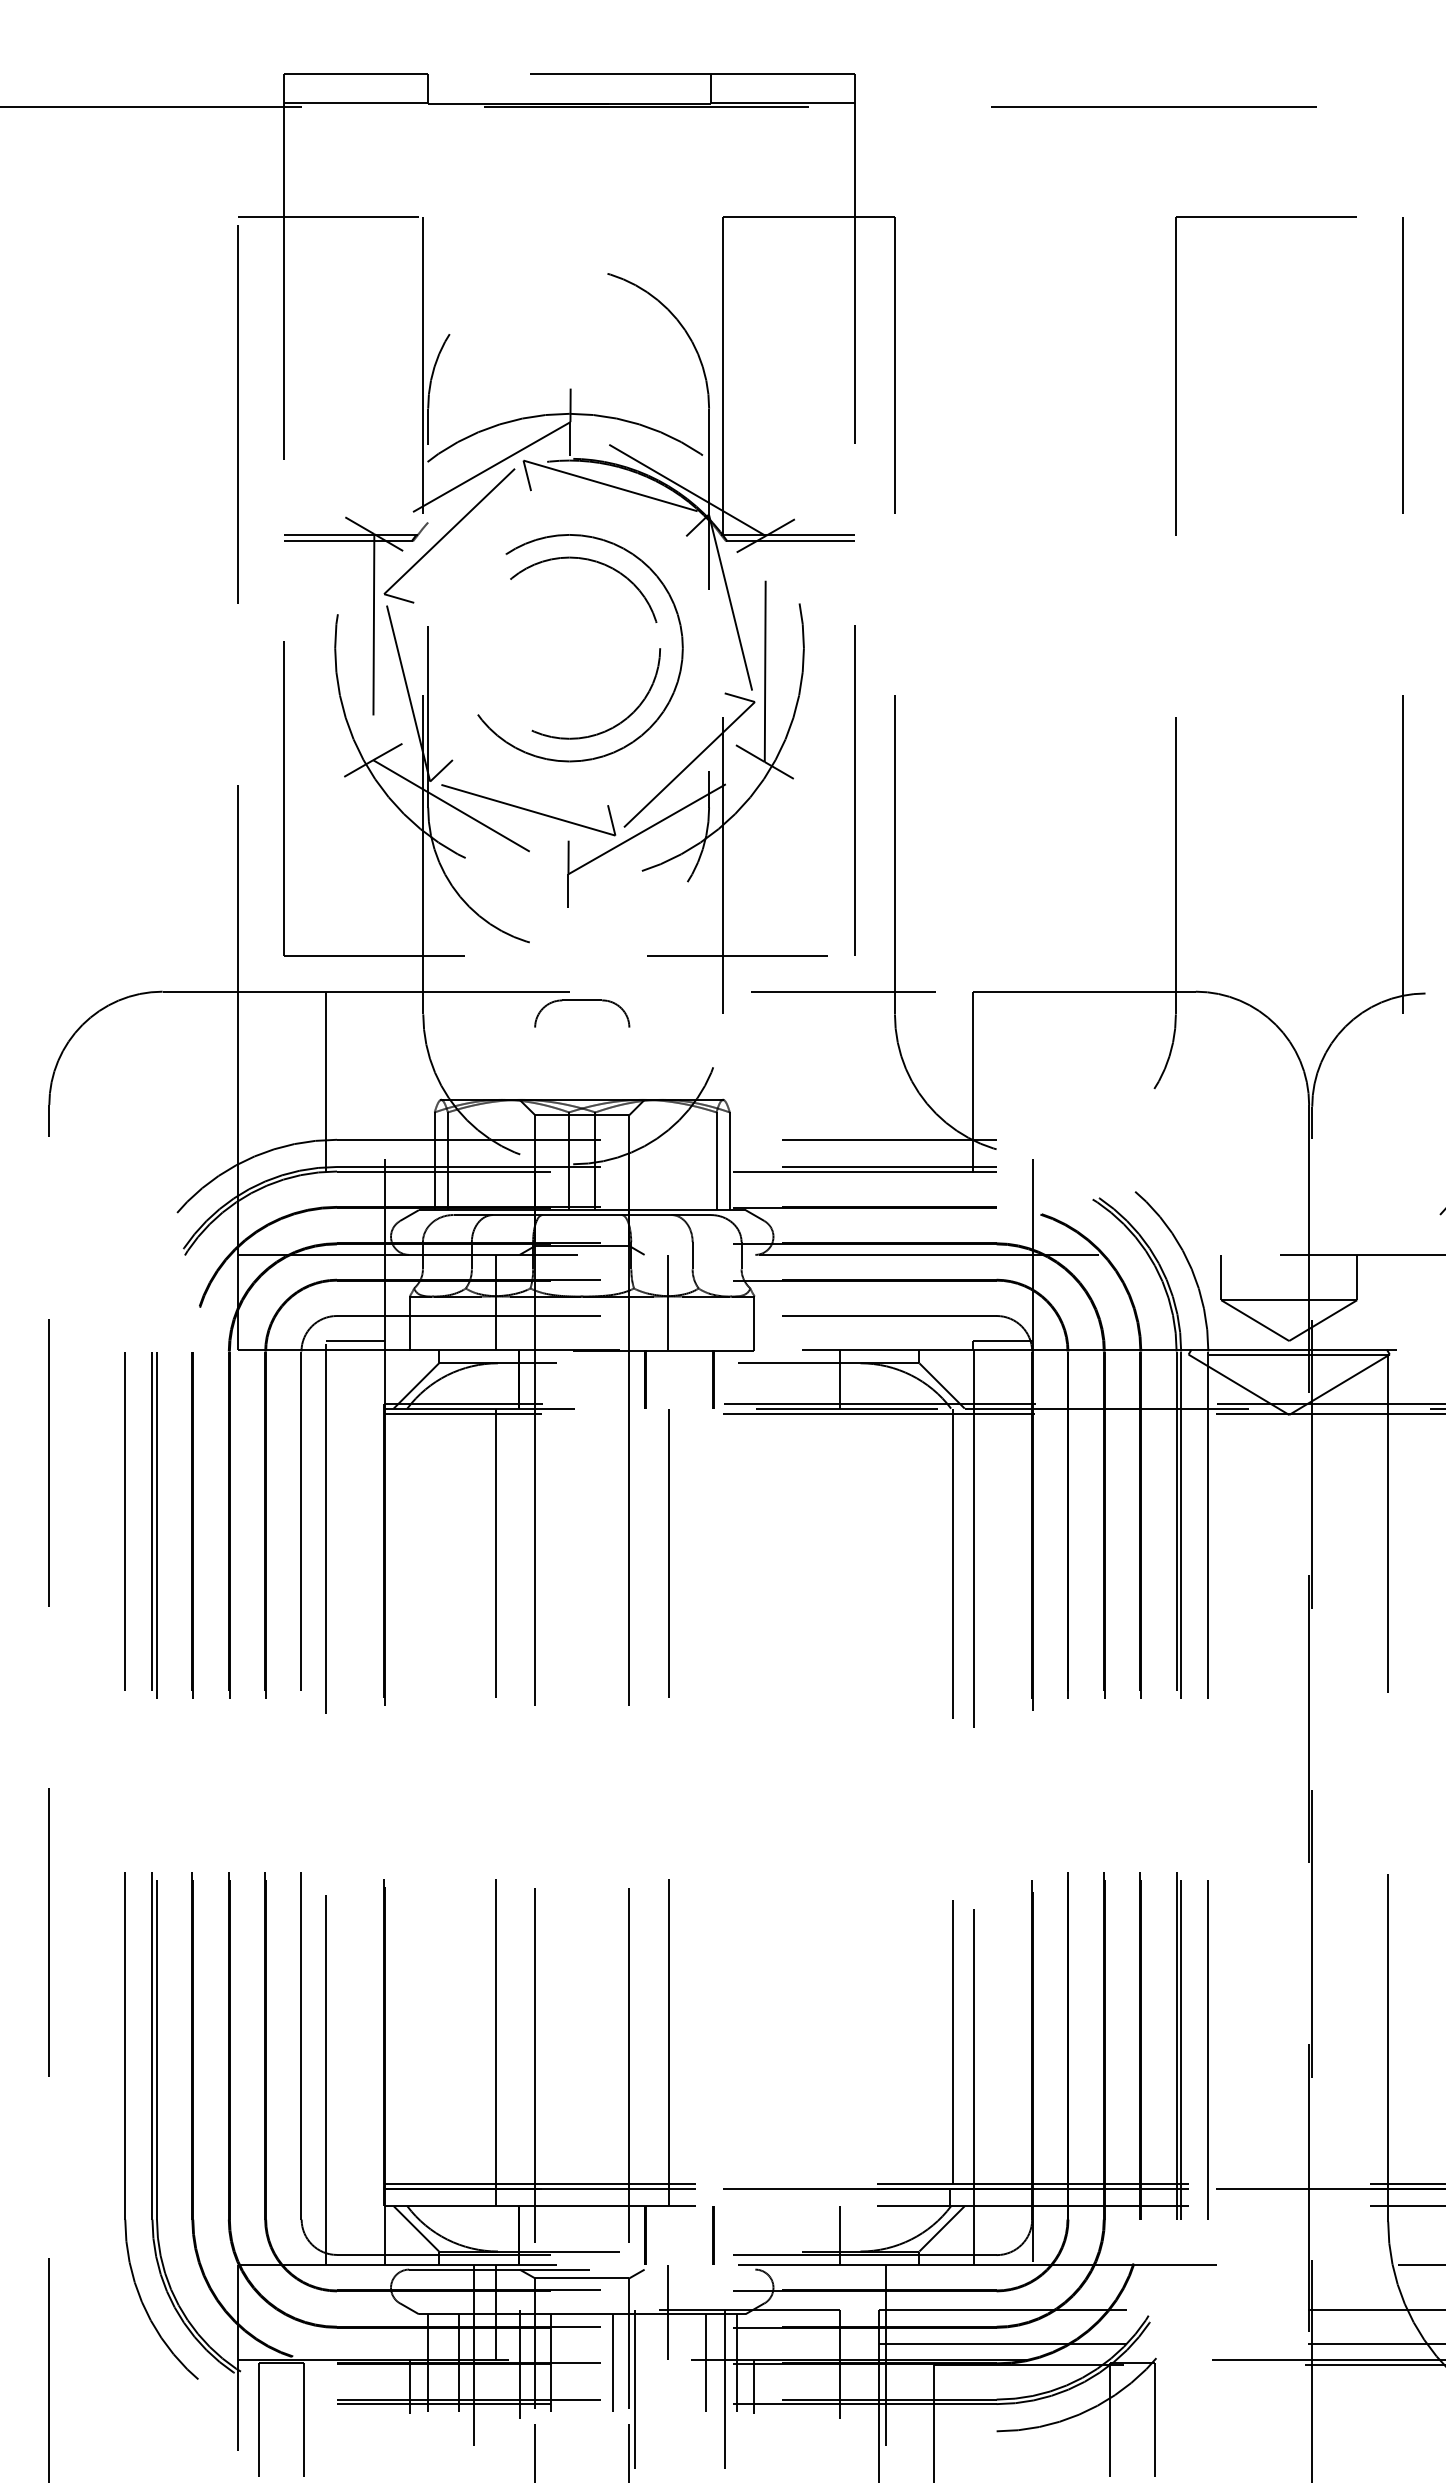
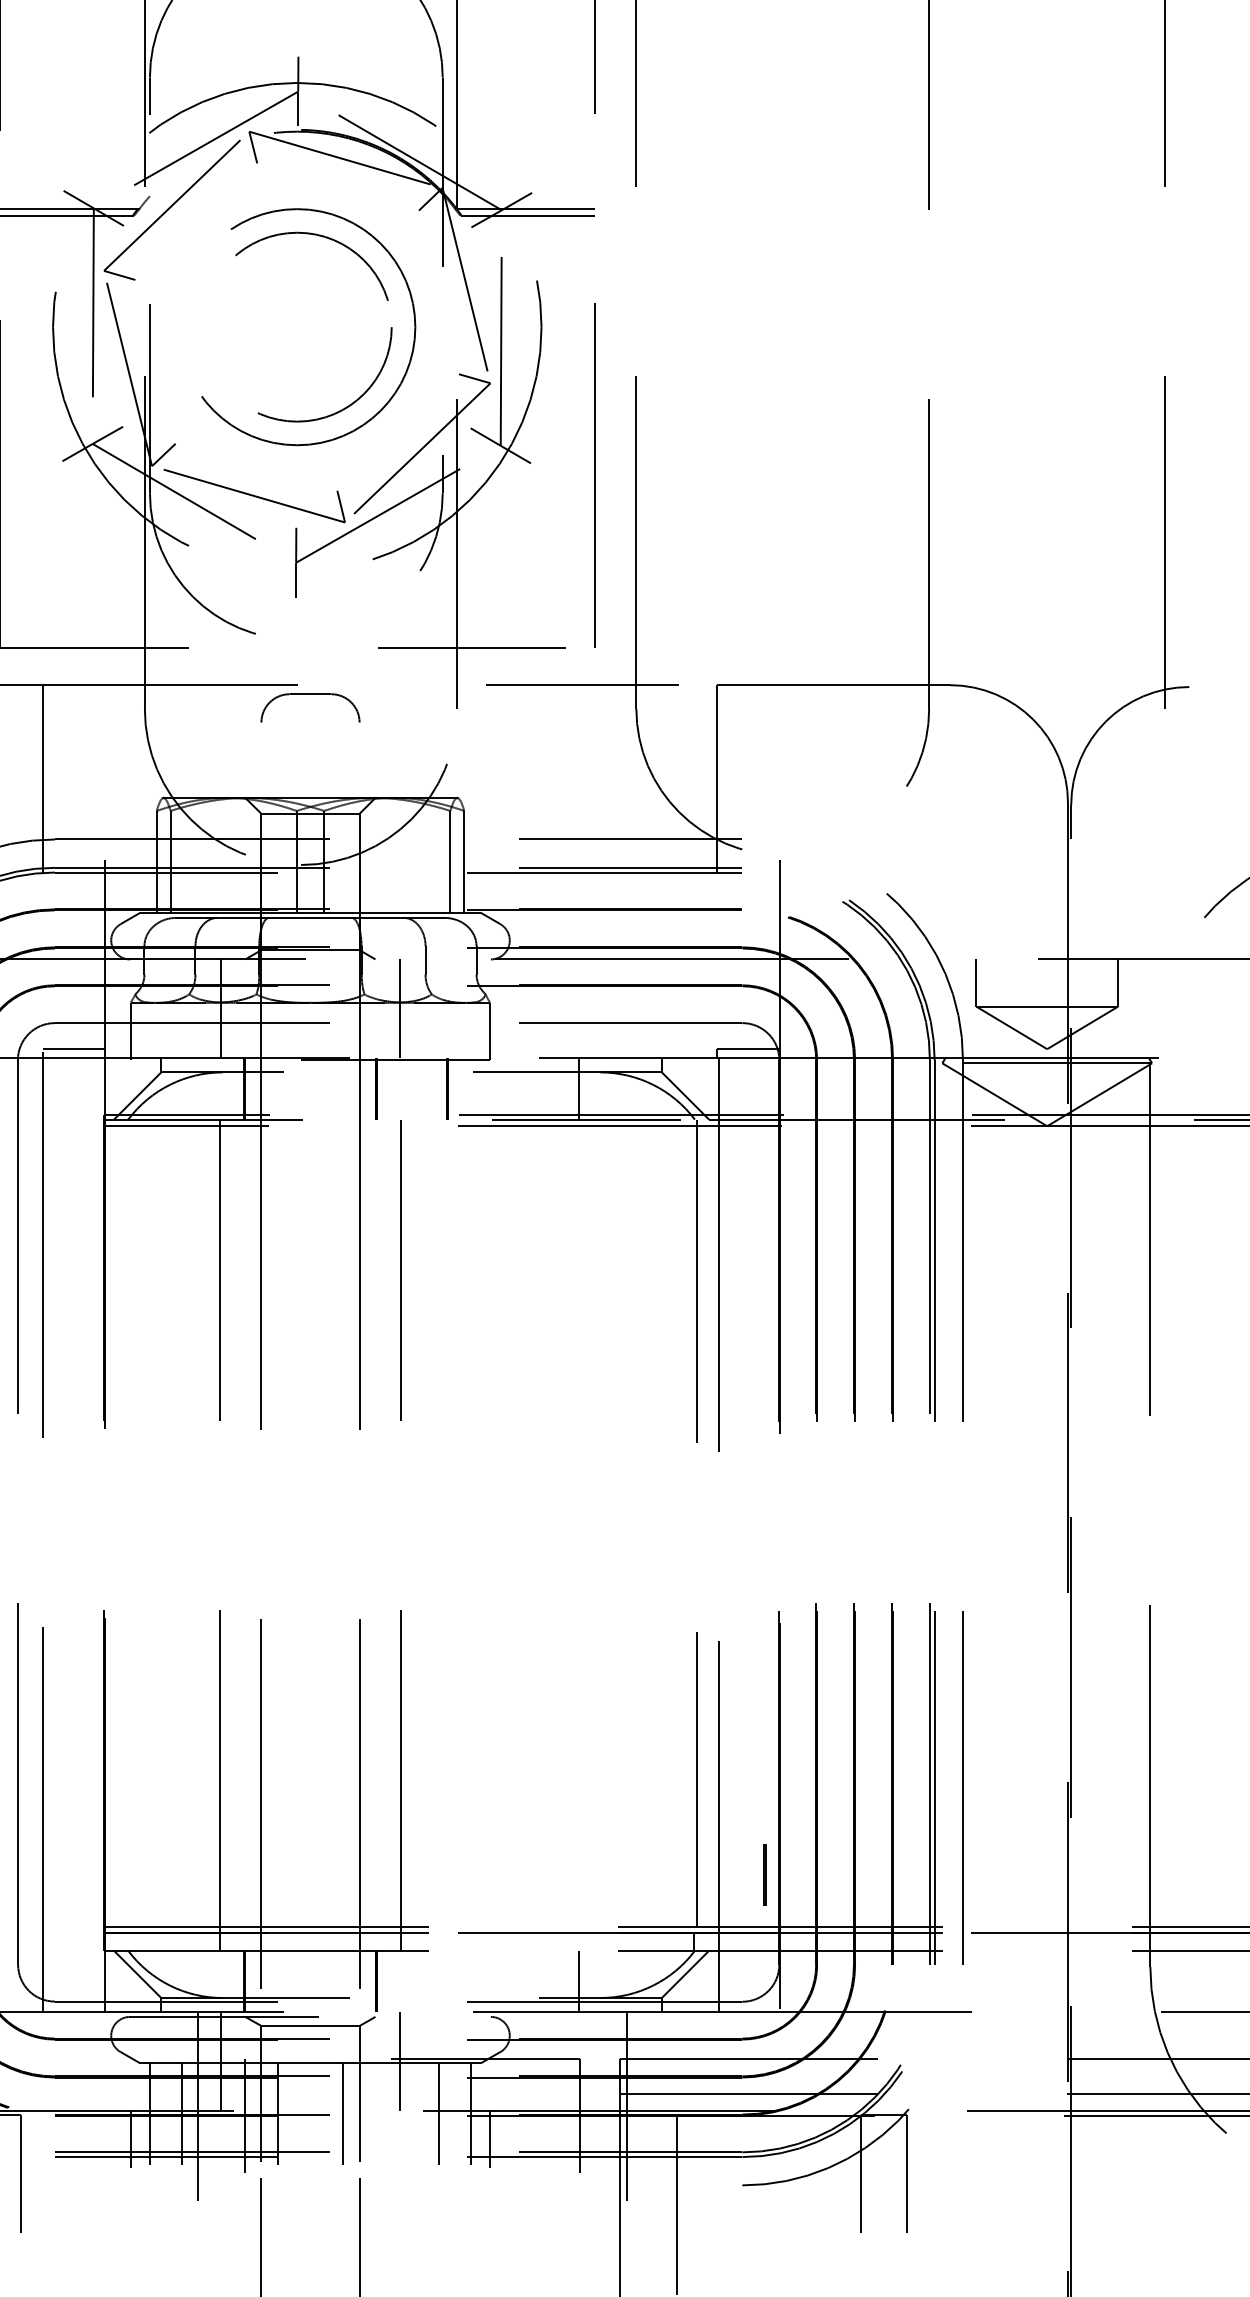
line: (713, 2235) -> (765, 1875), moved
line: (634, 2389) -> (364, 2141), removed
line: (725, 2389) -> (459, 2141), removed

